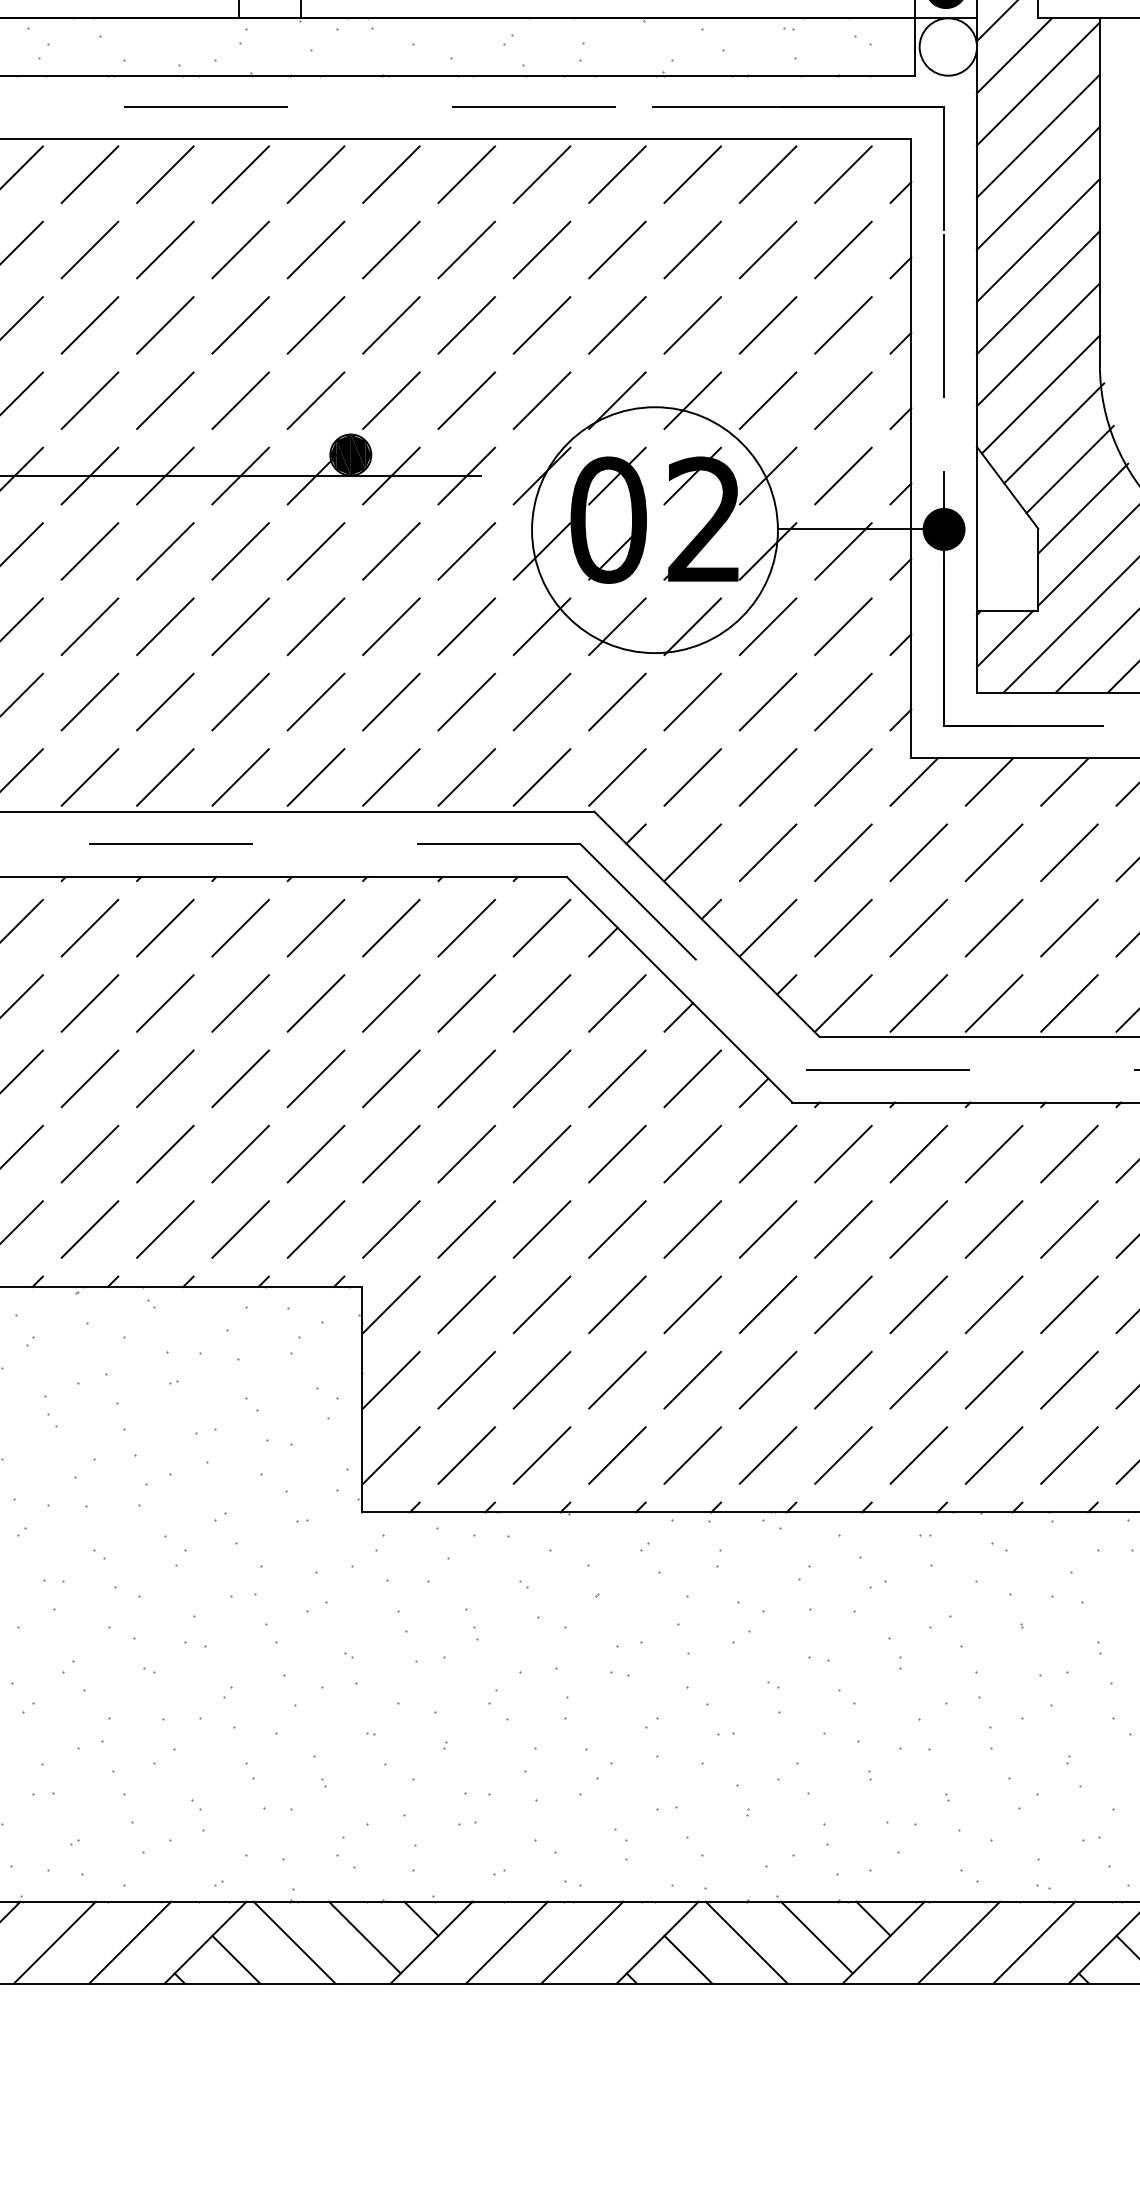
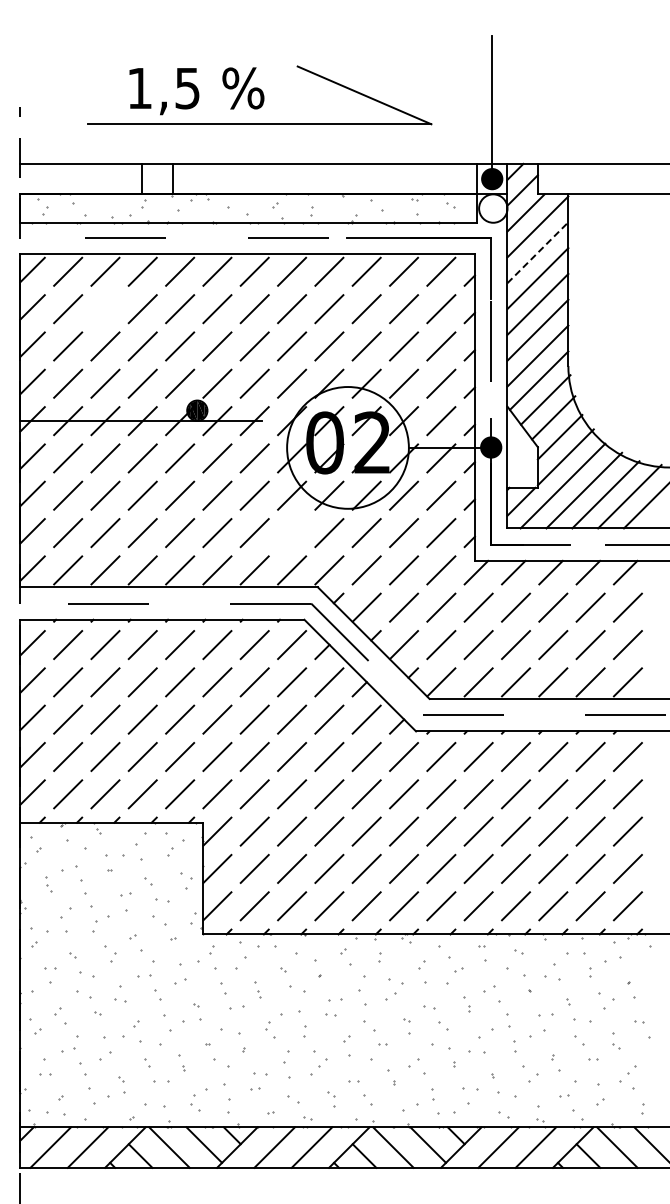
line: (1039, 135) -> (538, 252), solid -> dashed
line: (165, 250) -> (105, 309), removed
line: (542, 700) -> (292, 532), removed

